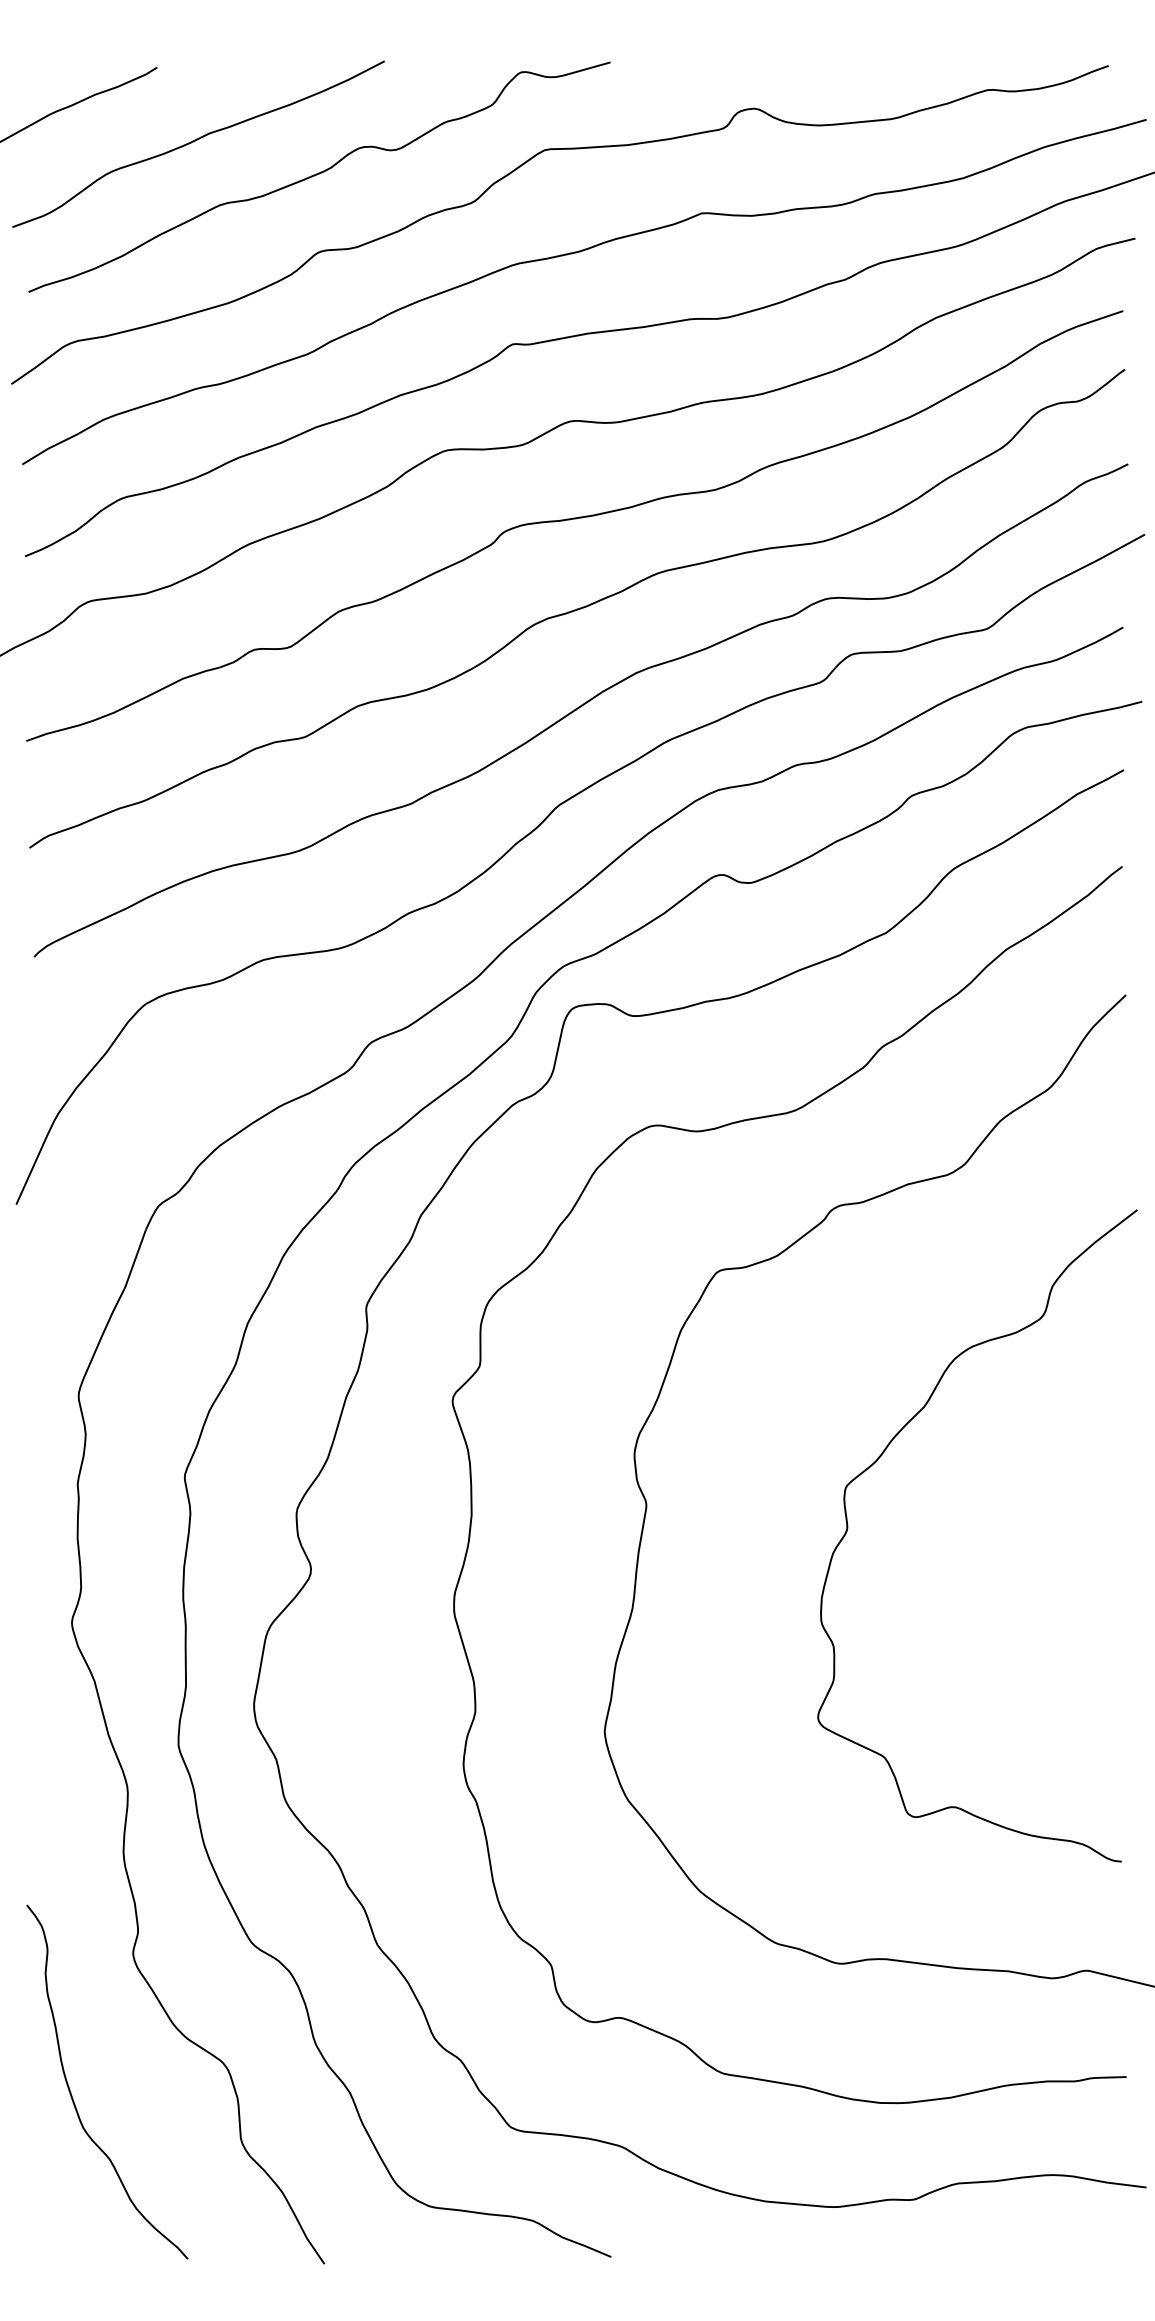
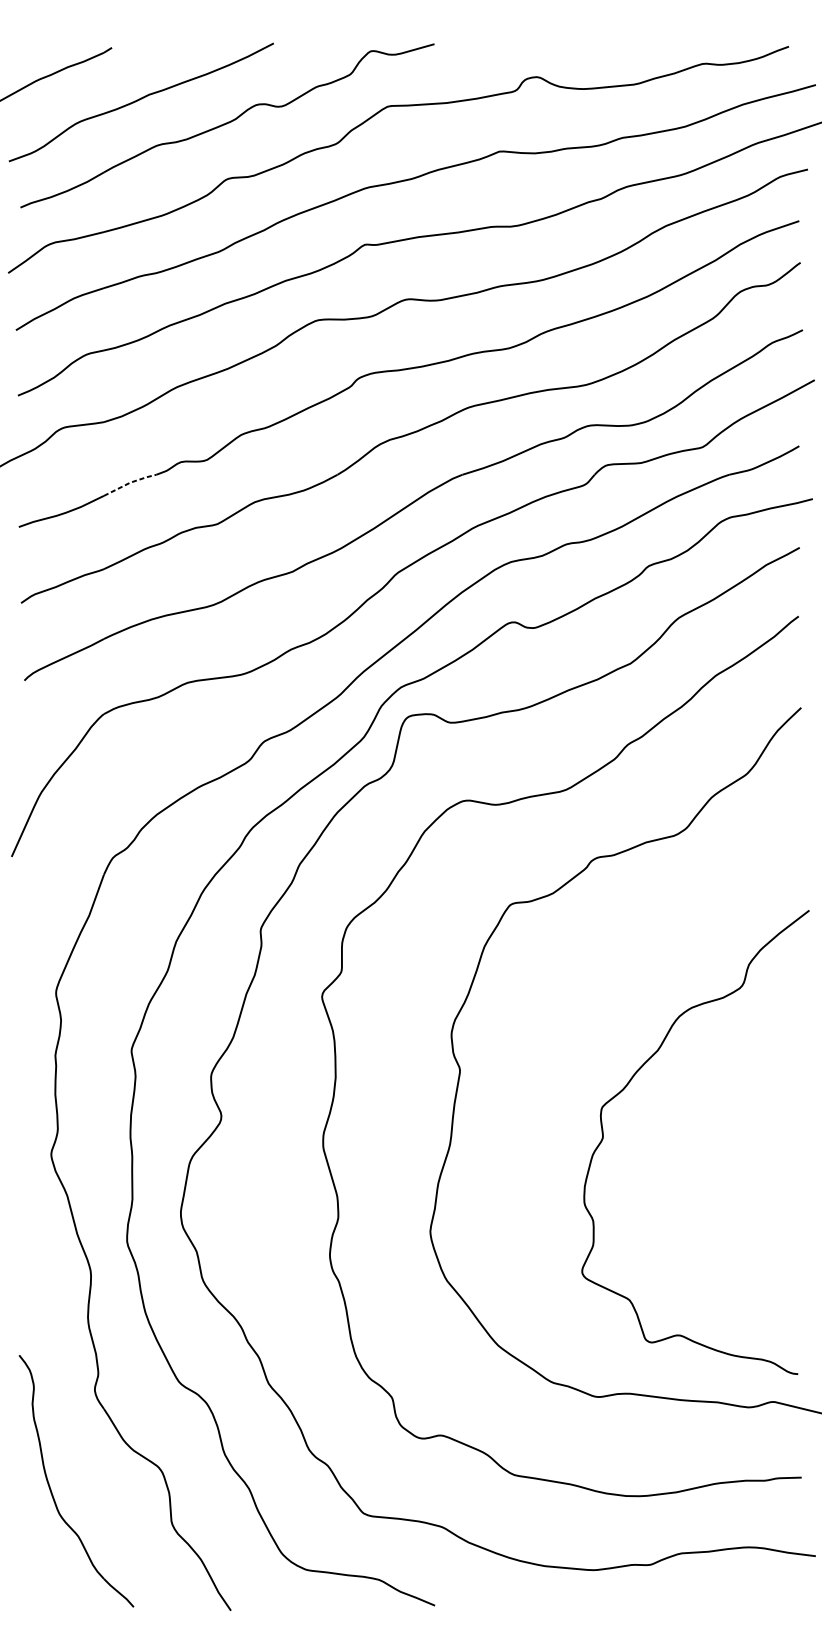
line: (183, 678) -> (130, 482), solid -> dashed
curve: (882, 1455) -> (628, 1085), moved

